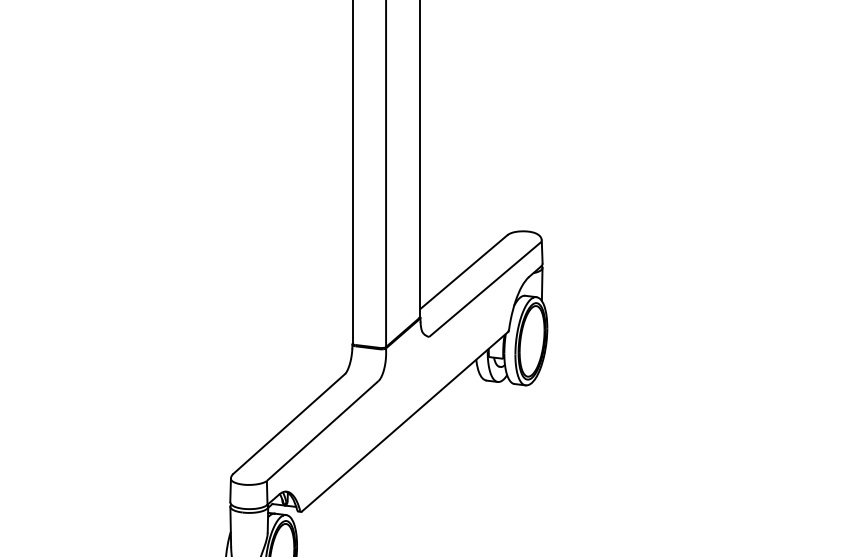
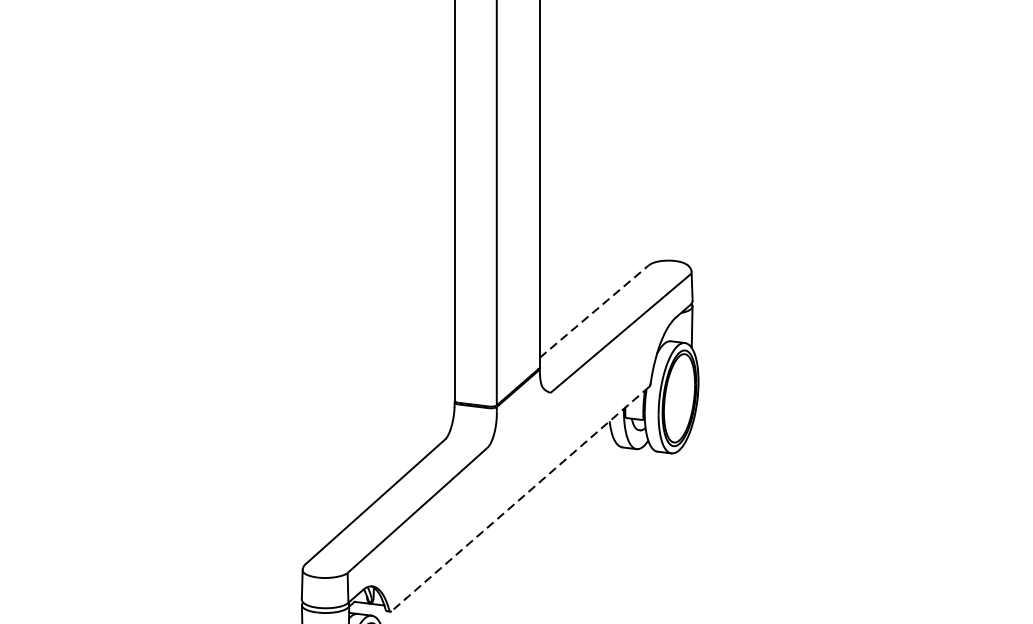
line: (464, 271) -> (594, 310), solid -> dashed
line: (405, 421) -> (521, 498), solid -> dashed

